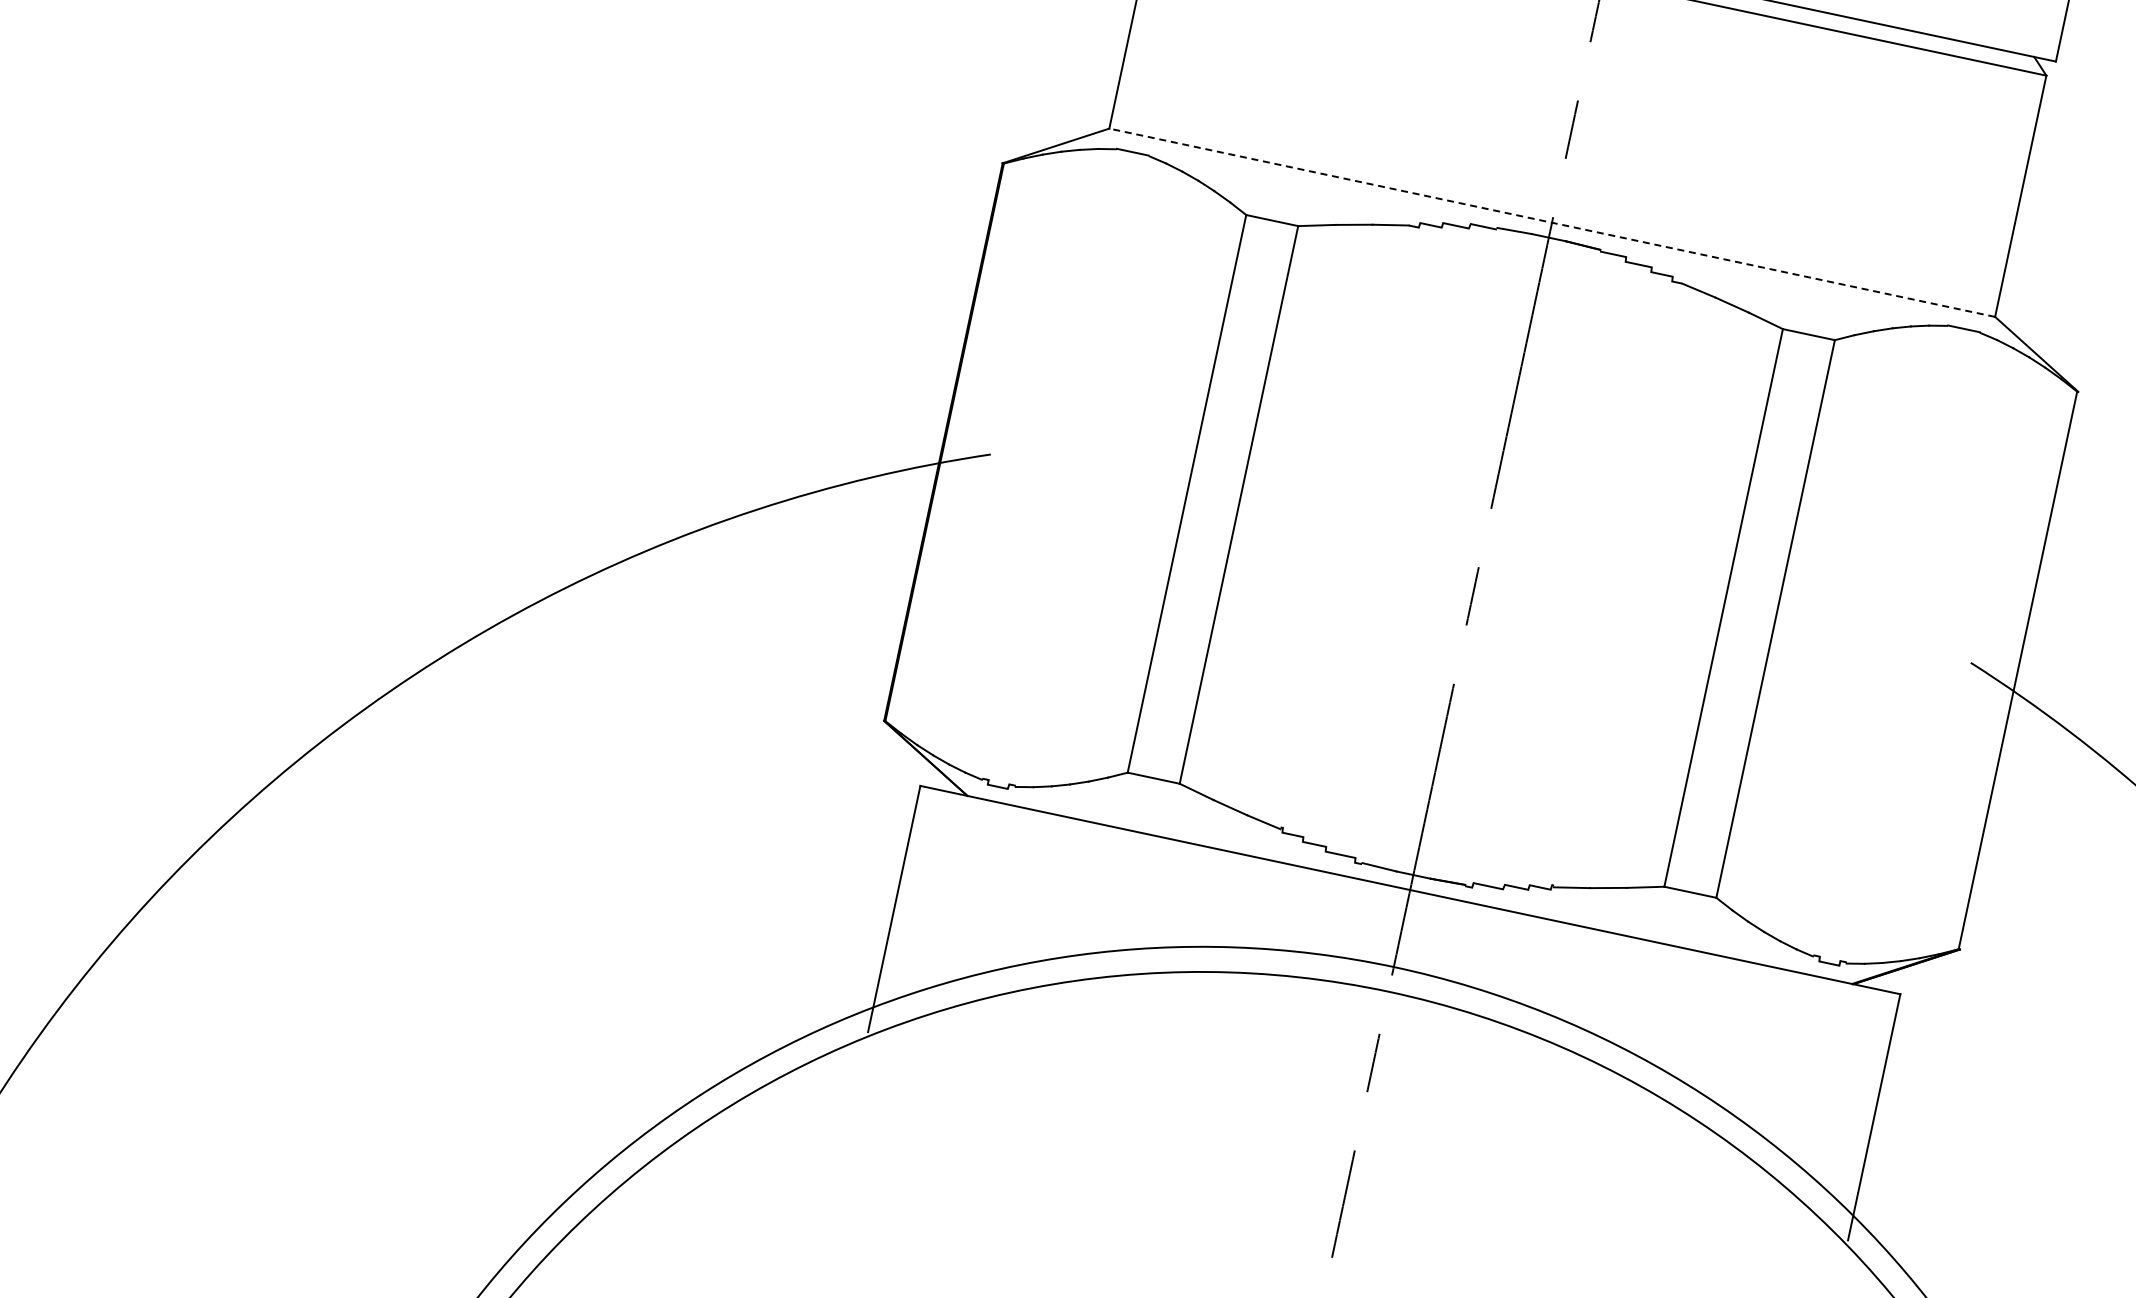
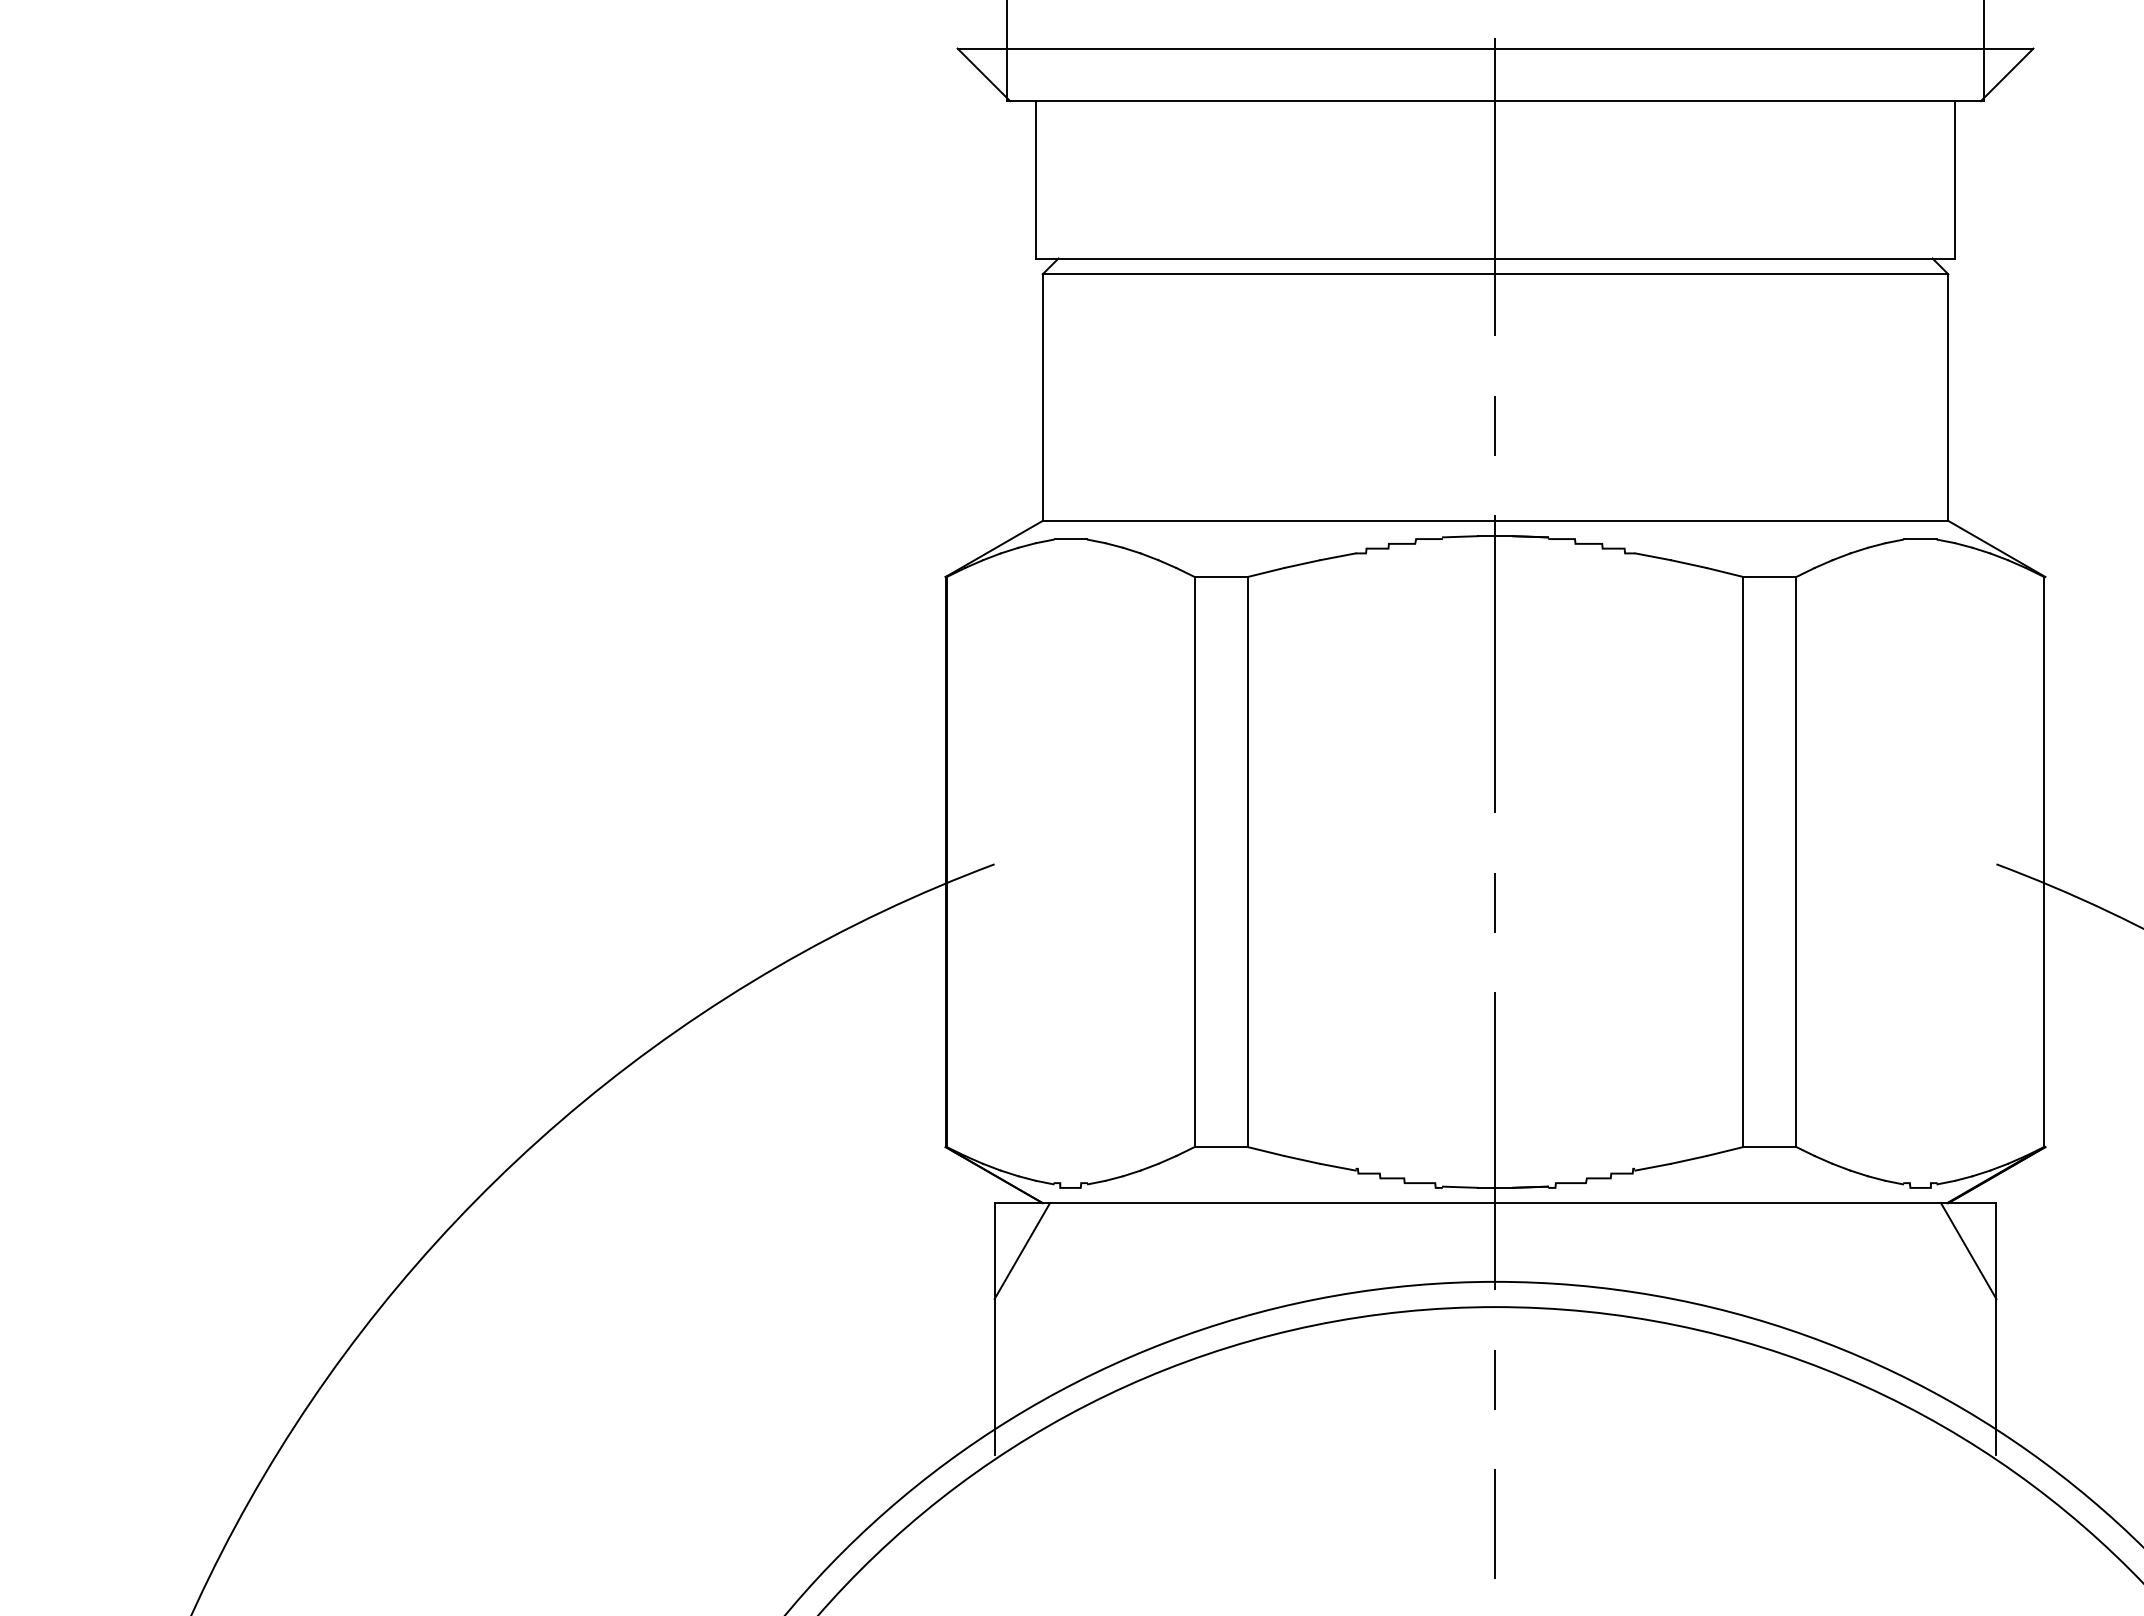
line: (1552, 222) -> (1495, 520), dashed -> solid
line: (937, 839) -> (1022, 1251), added
line: (1862, 1035) -> (1968, 1251), added

